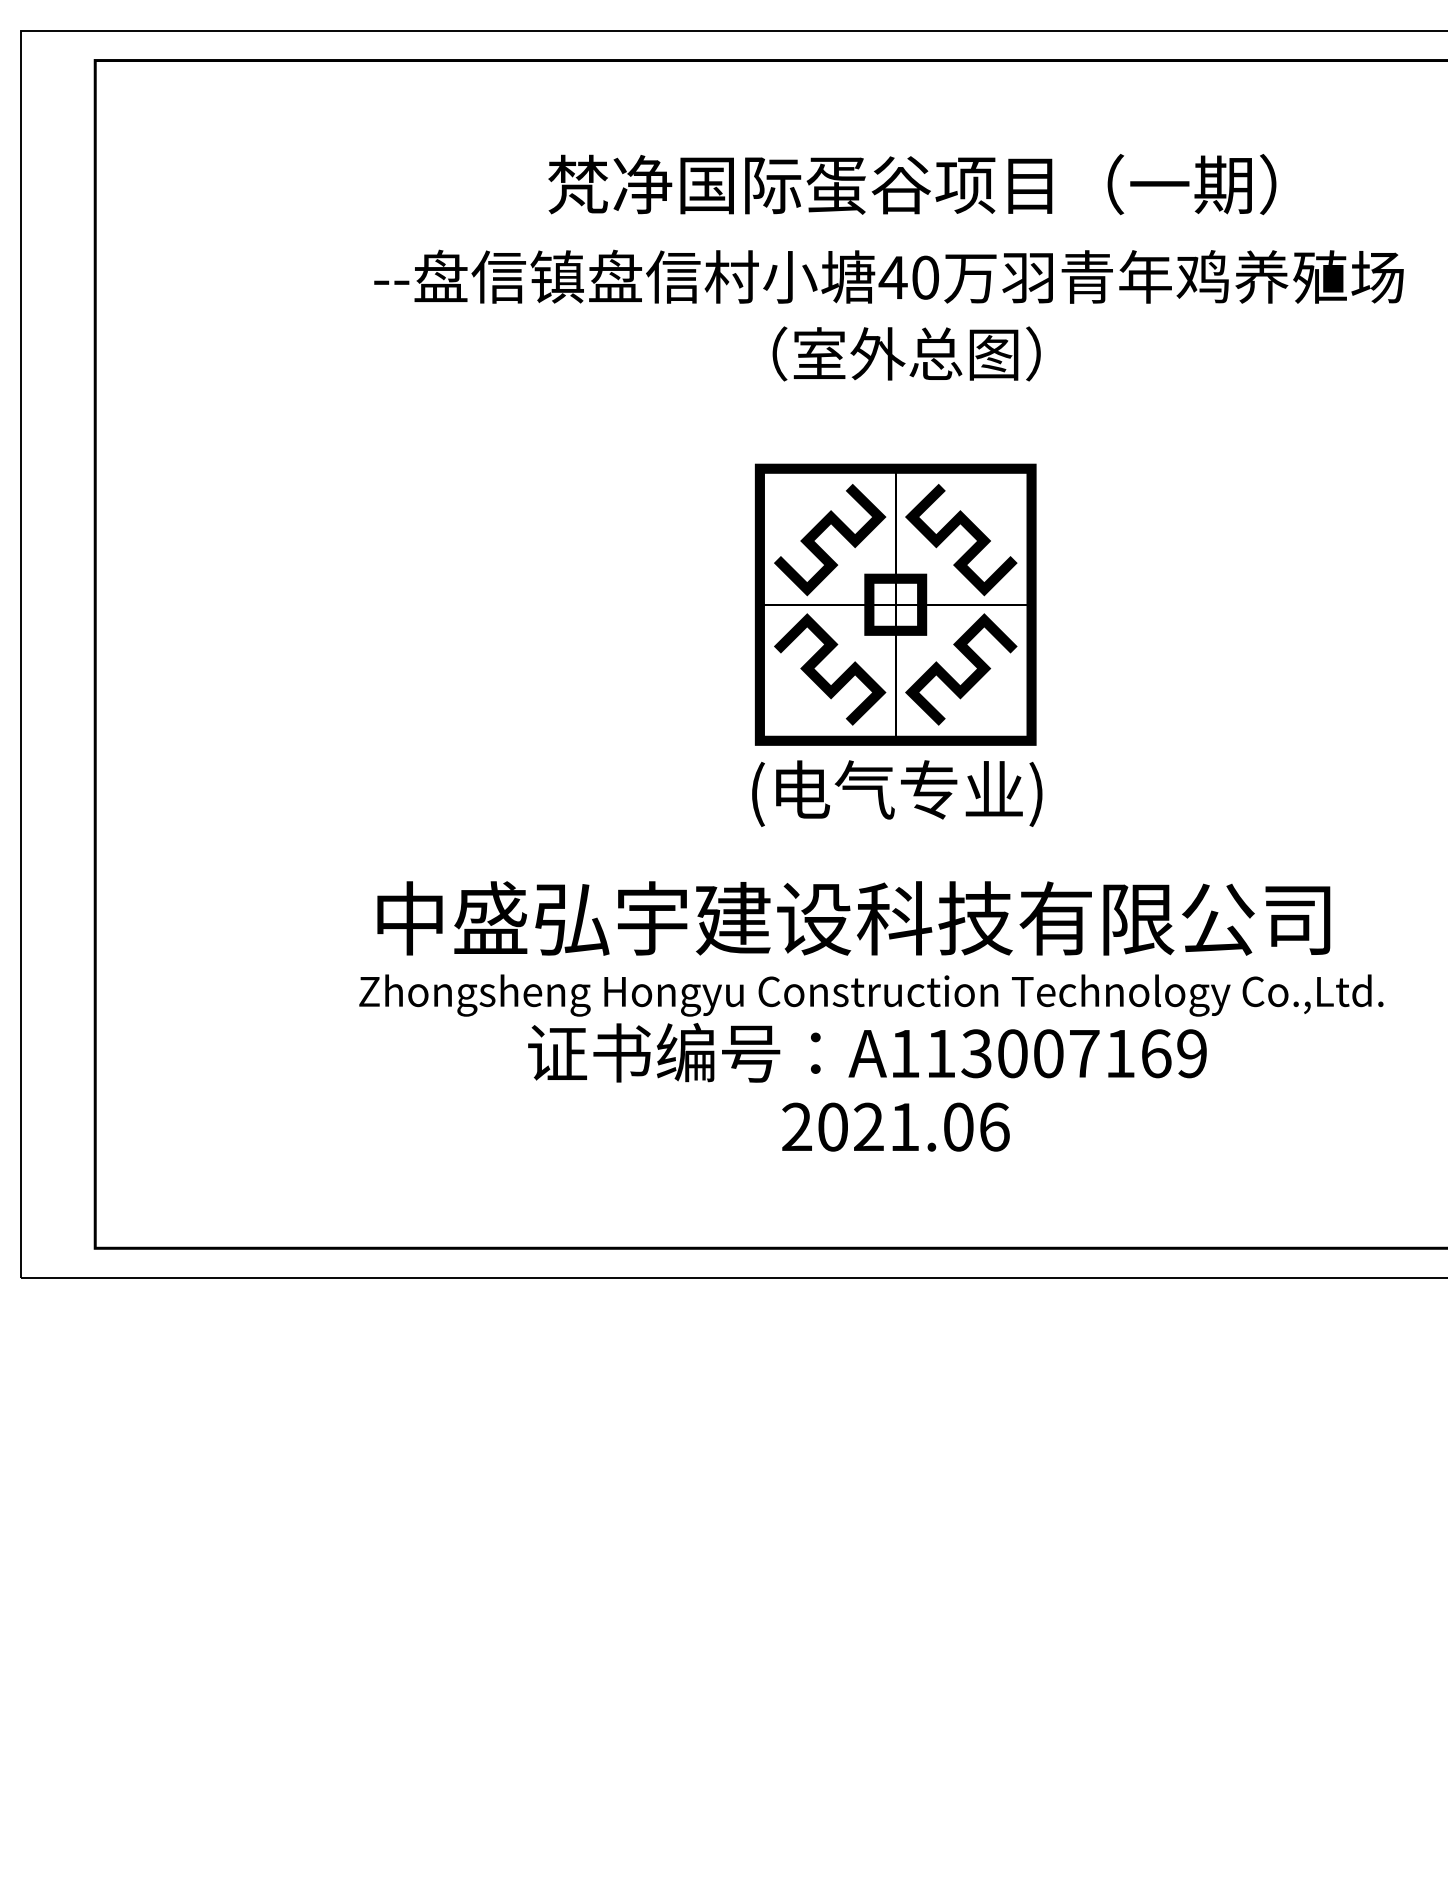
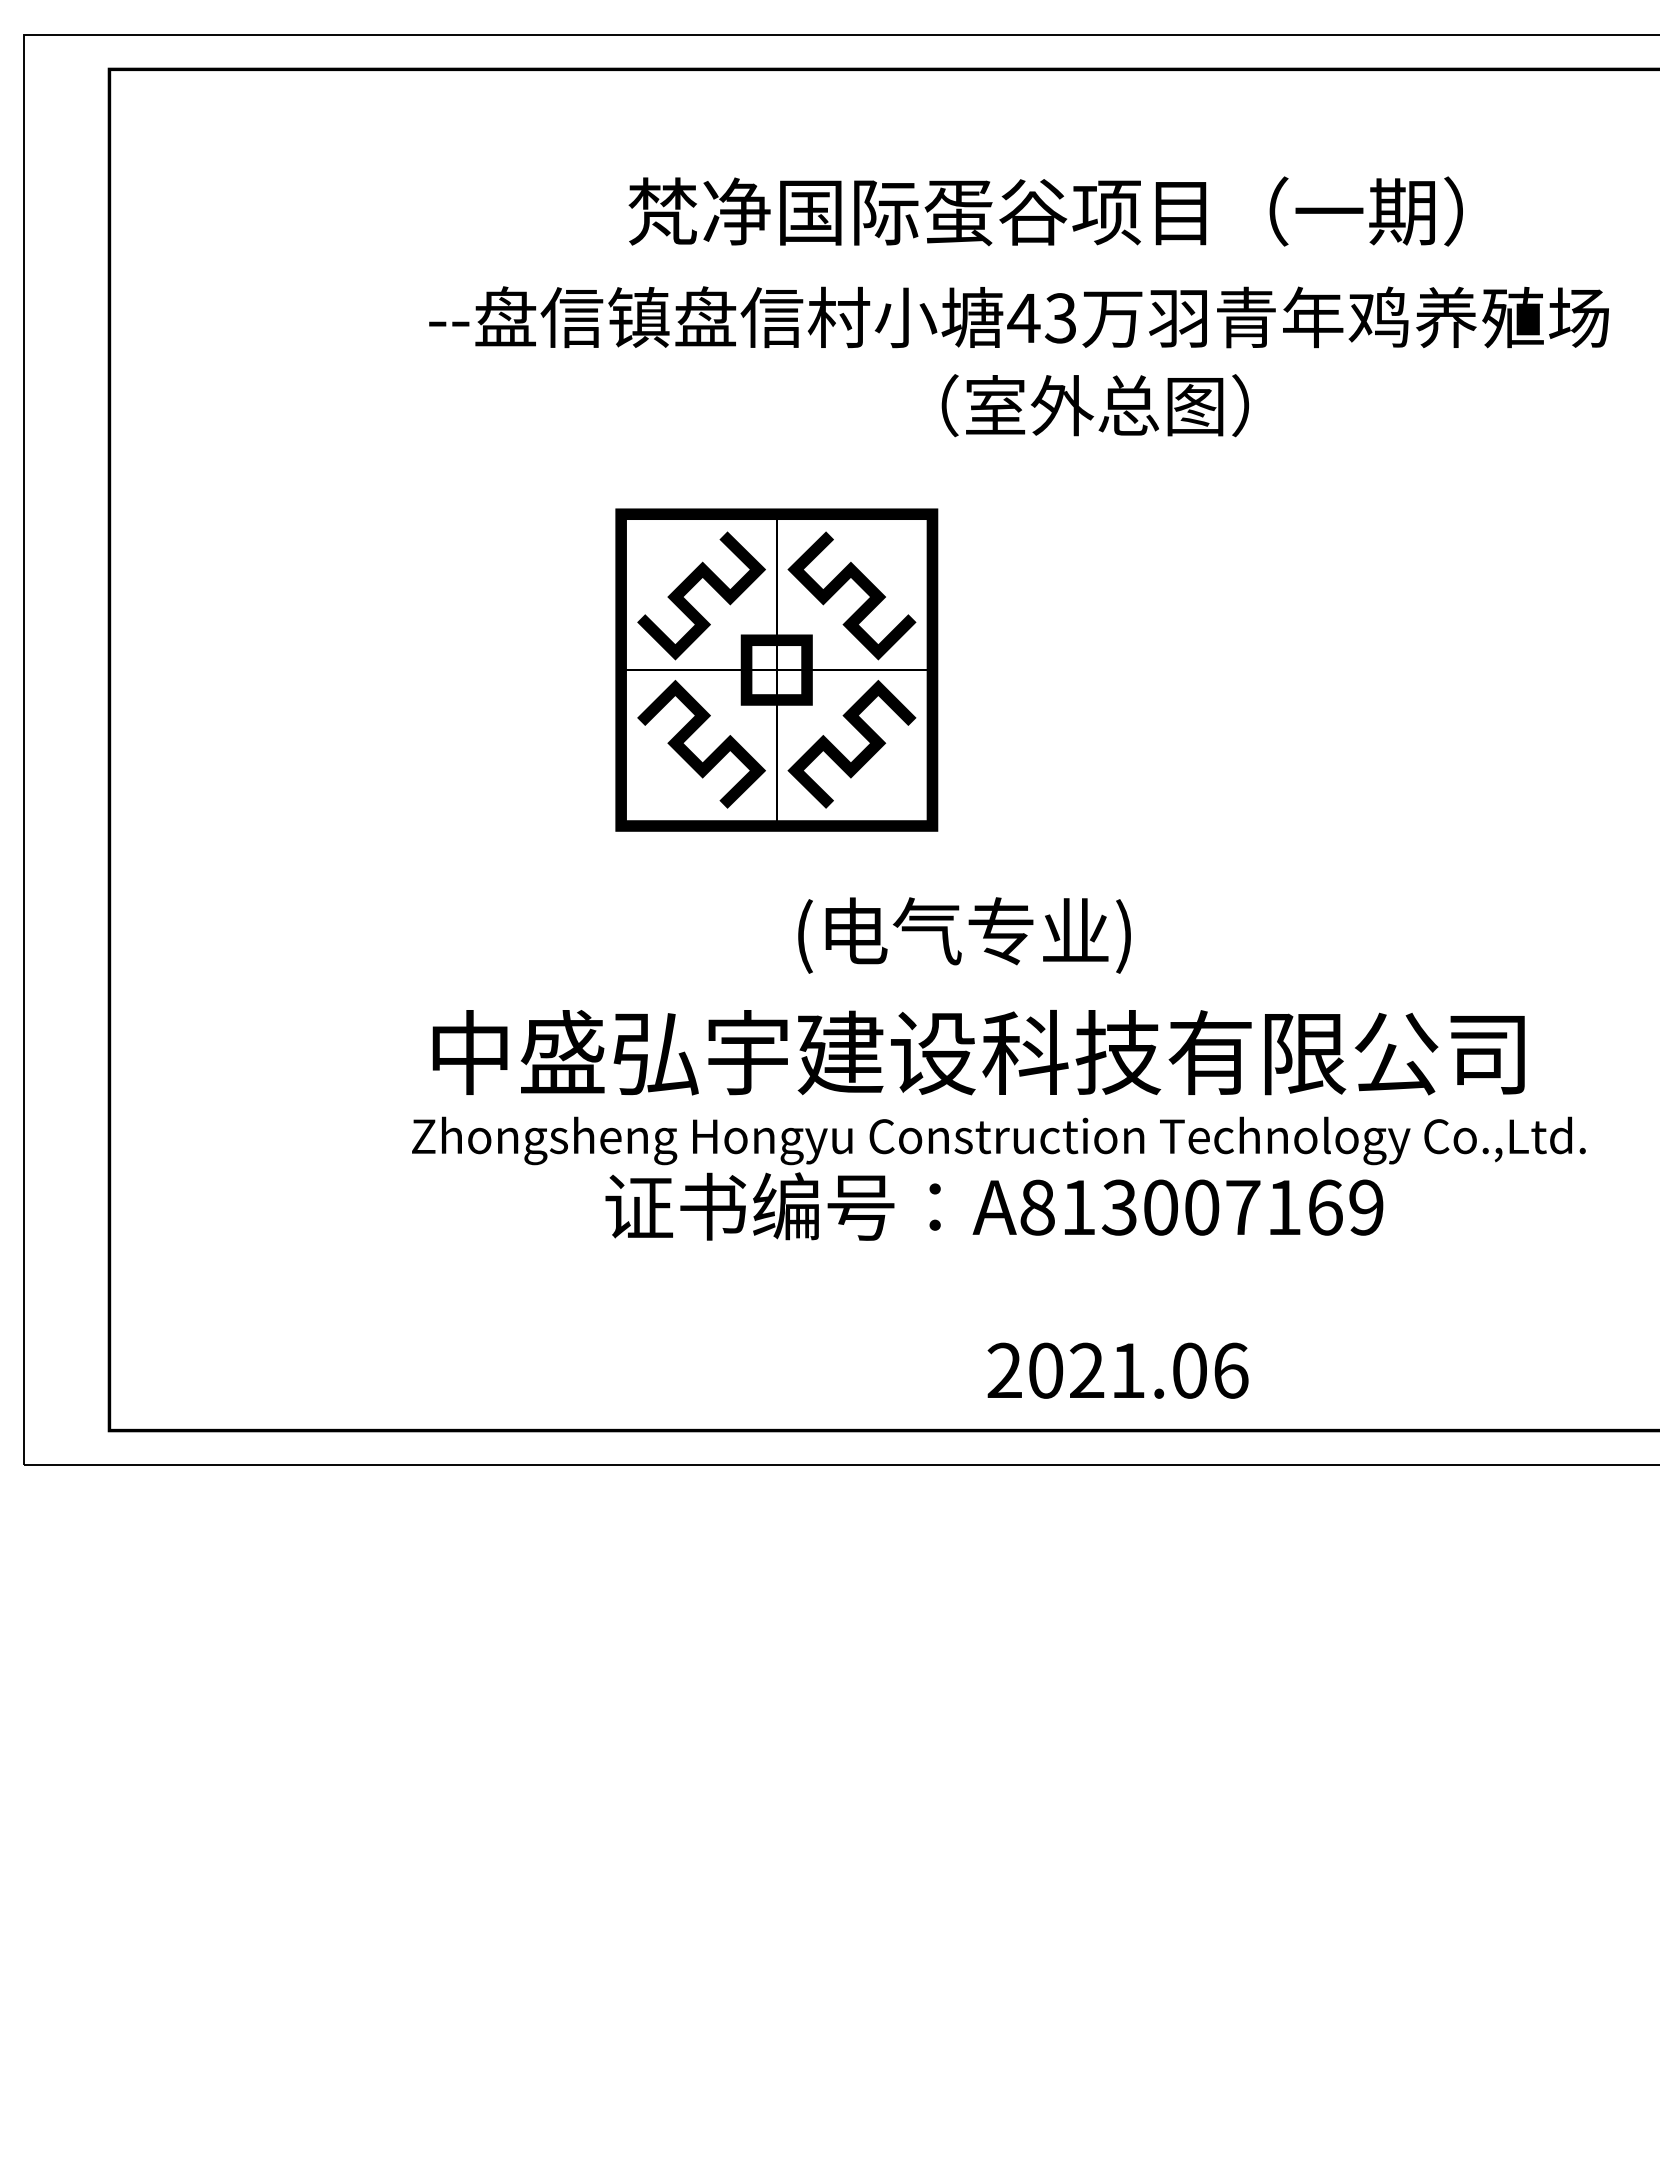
text: (925, 277) -> (1060, 318), 40 -> 43
text: (905, 353) -> (1094, 405), moved
part: (895, 604) -> (776, 669), moved
text: (897, 793) -> (964, 935), moved
text: (905, 1053) -> (1037, 1207), A113007169 -> A813007169
text: (895, 1126) -> (1117, 1370), moved

